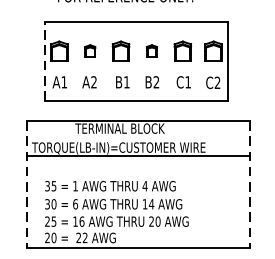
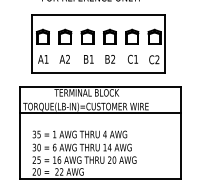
part: (90, 50) -> (65, 36), size x1.67
part: (151, 50) -> (109, 36), size x1.67
line: (44, 61) -> (32, 44), dashed -> solid
line: (26, 184) -> (19, 133), dashed -> solid
line: (249, 184) -> (180, 133), dashed -> solid

